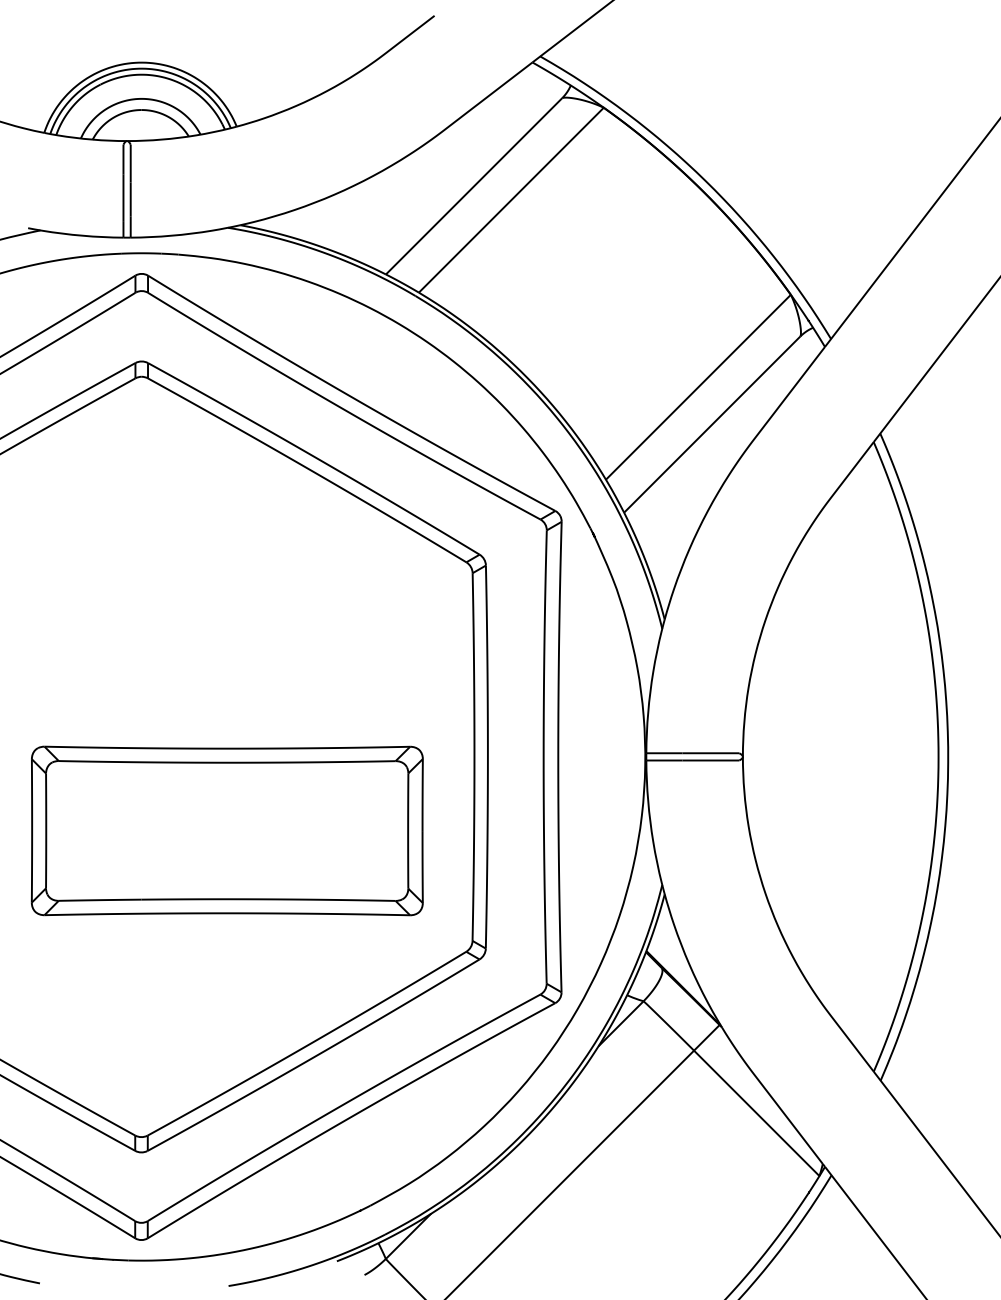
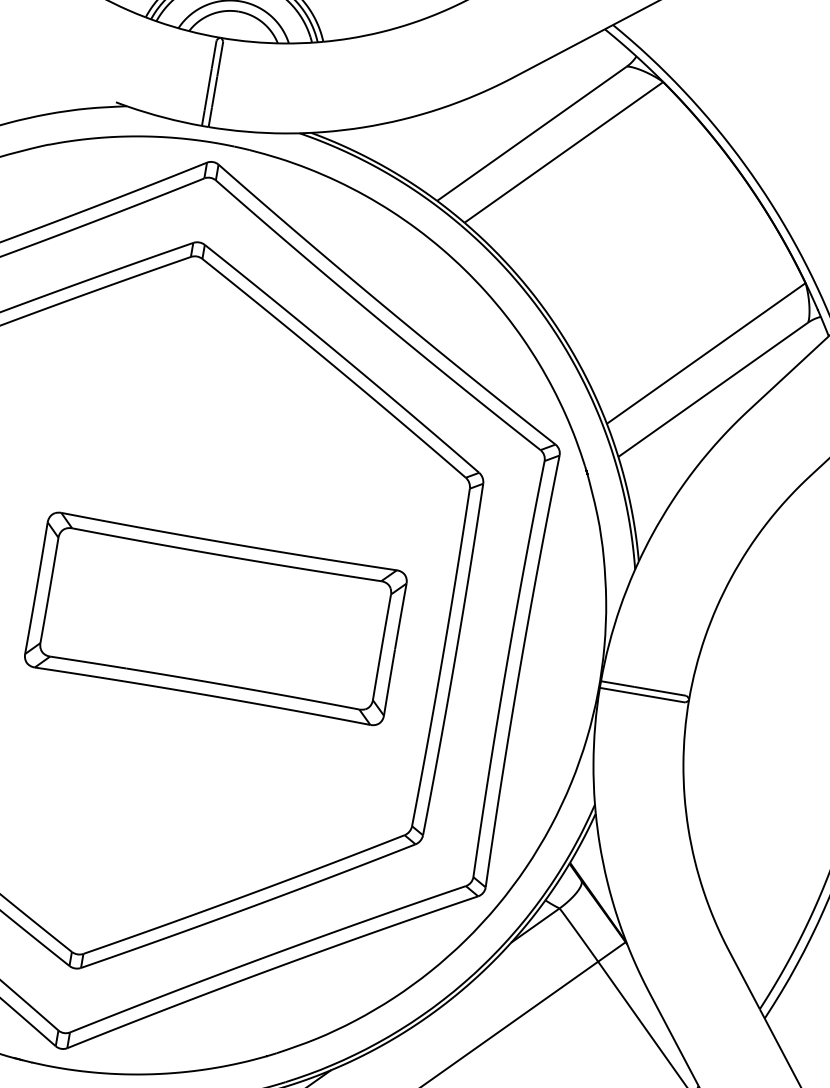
part: (226, 830) -> (215, 618), moved

